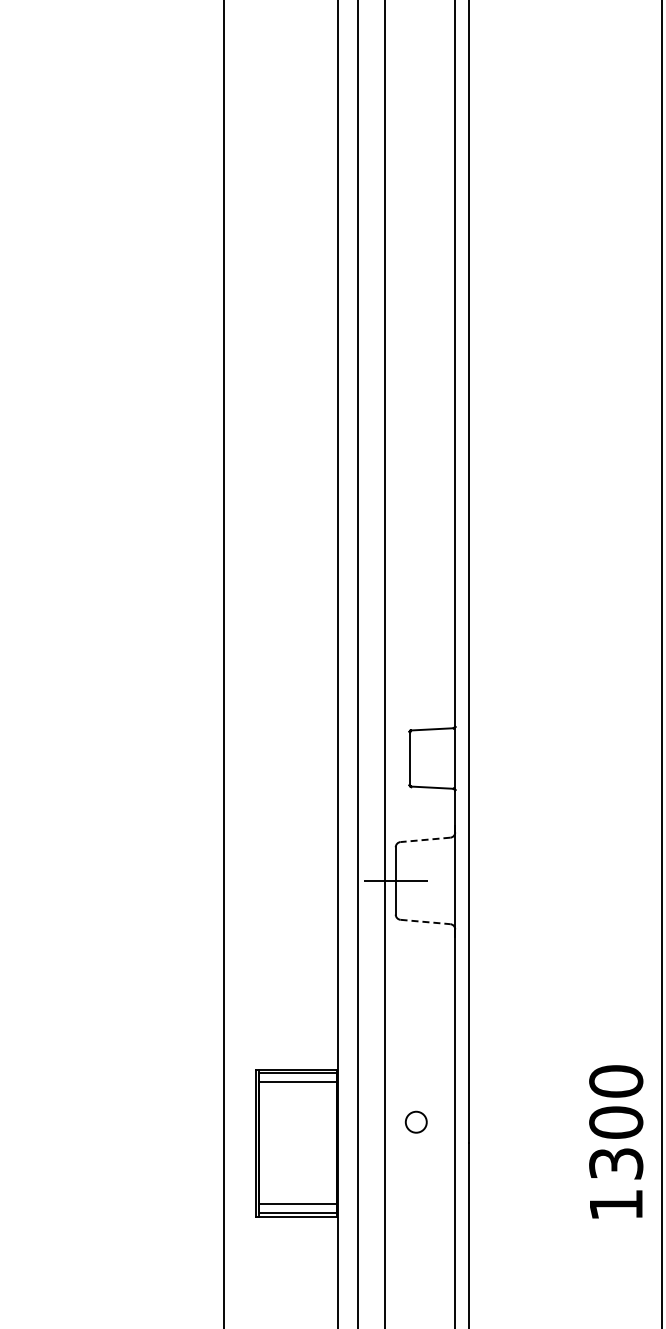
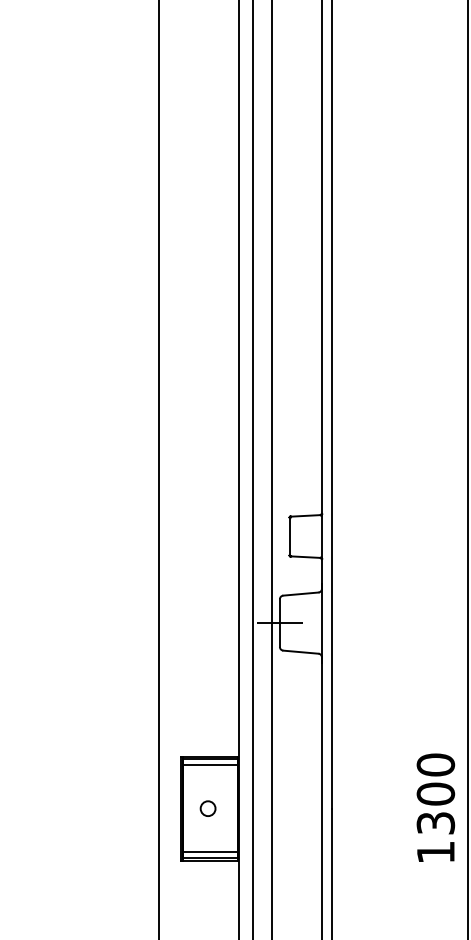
line: (424, 839) -> (300, 593), dashed -> solid
line: (425, 922) -> (300, 652), dashed -> solid
circle: (415, 1121) -> (207, 808), moved

